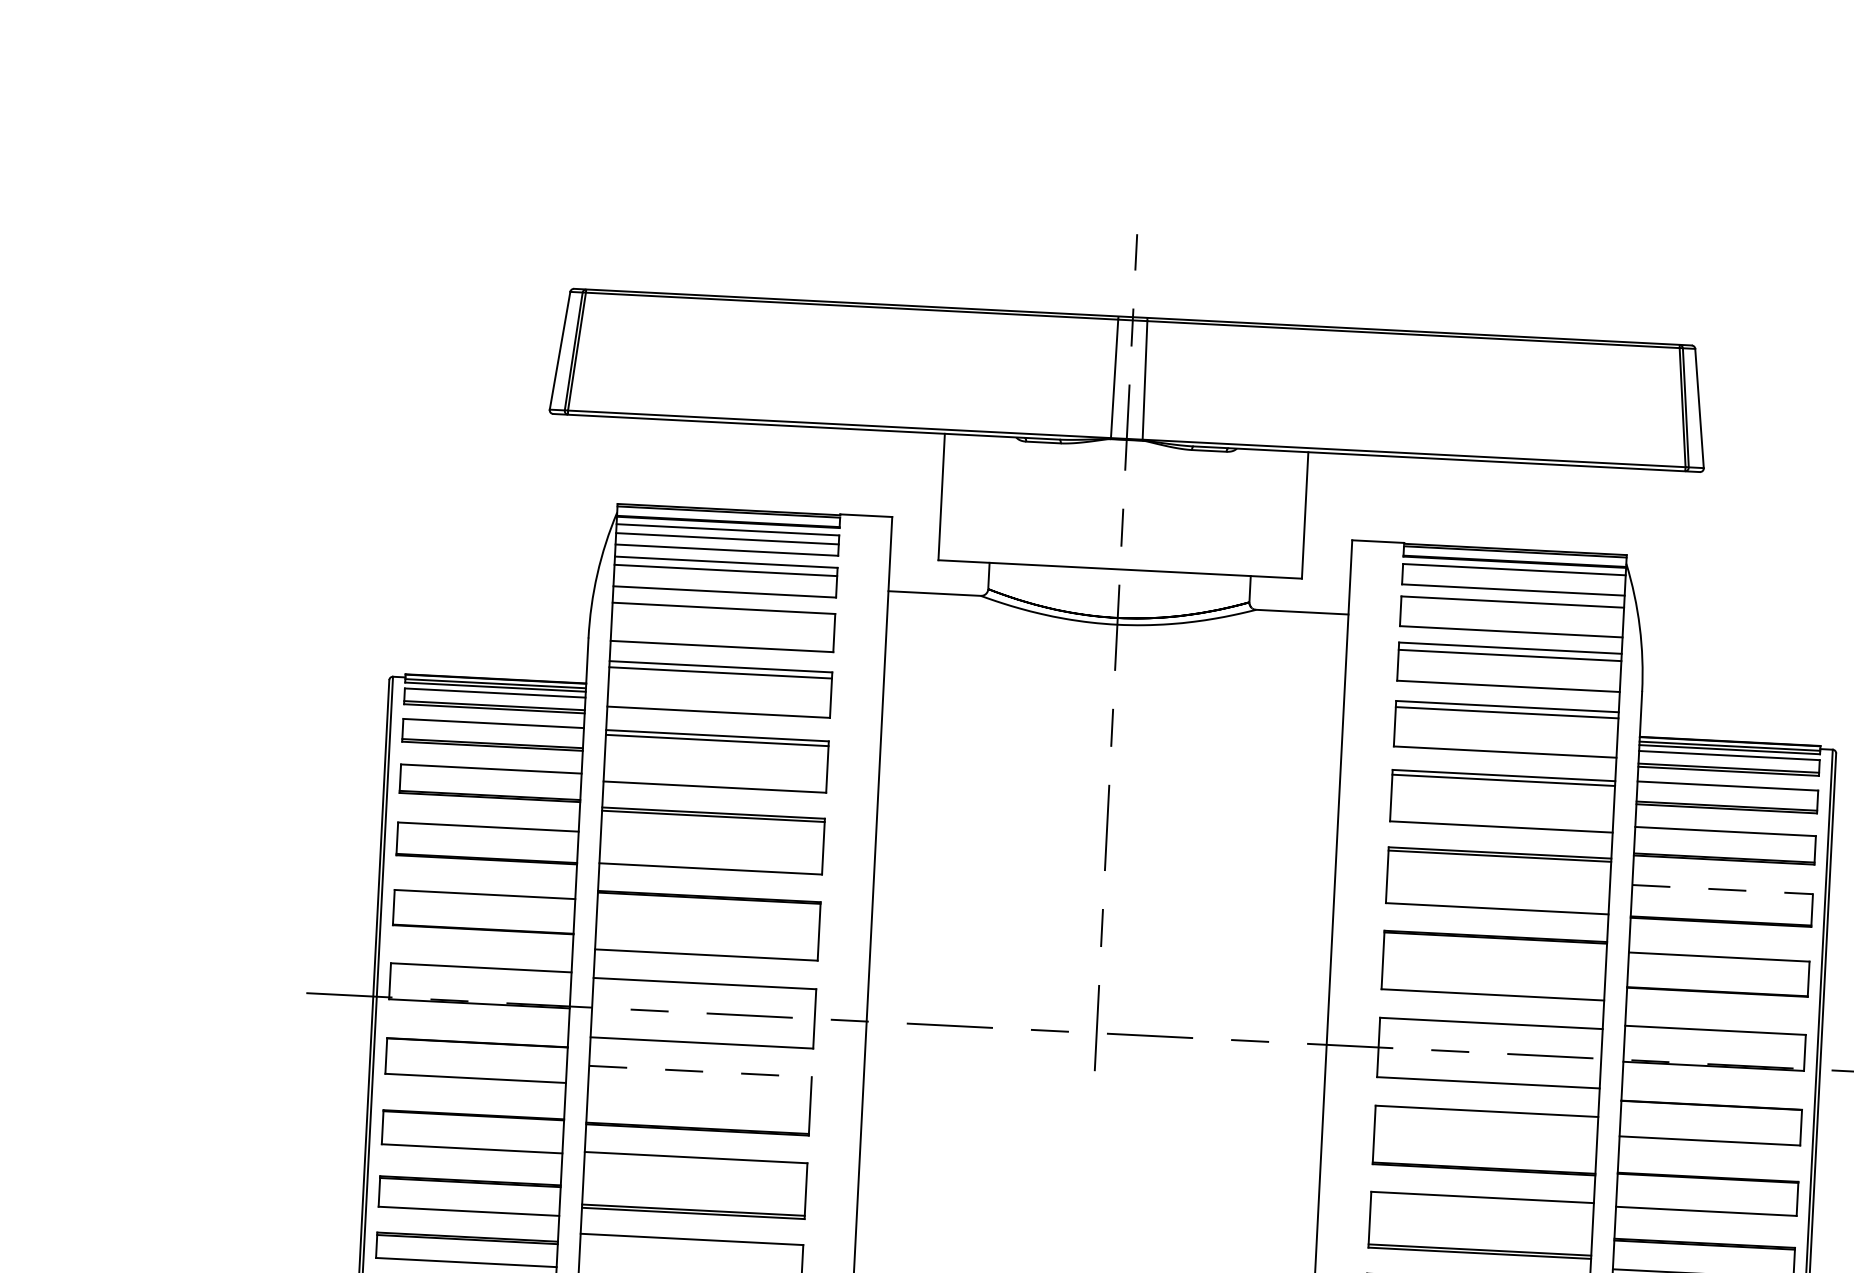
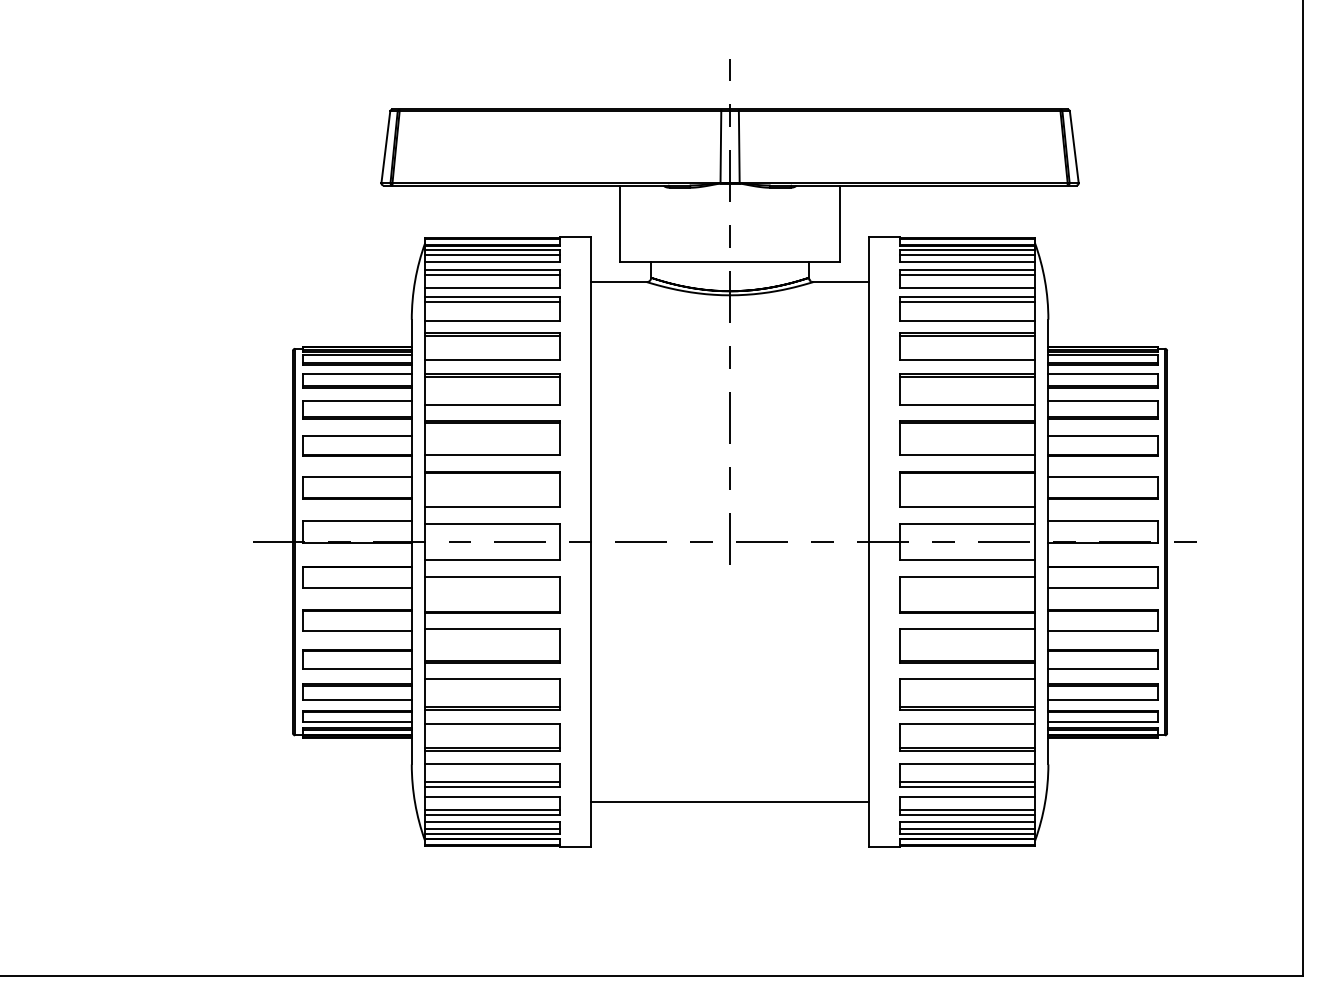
line: (1513, 578) -> (967, 255), added
line: (1512, 610) -> (967, 274), added
line: (723, 615) -> (492, 301), added
line: (1721, 889) -> (1102, 436), dashed -> solid
line: (700, 1071) -> (492, 577), dashed -> solid

